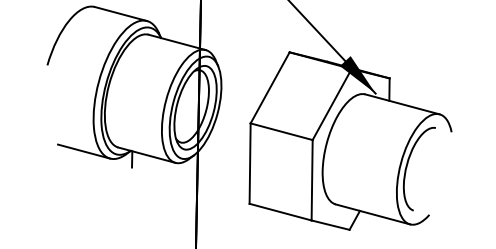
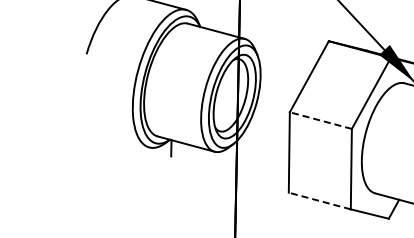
line: (281, 131) -> (320, 120), solid -> dashed
line: (84, 151) -> (123, 140), removed
line: (280, 212) -> (319, 201), solid -> dashed

